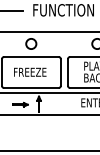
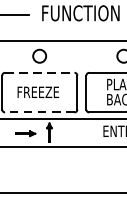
line: (31, 56) -> (39, 72), solid -> dashed
line: (30, 88) -> (38, 113), solid -> dashed

